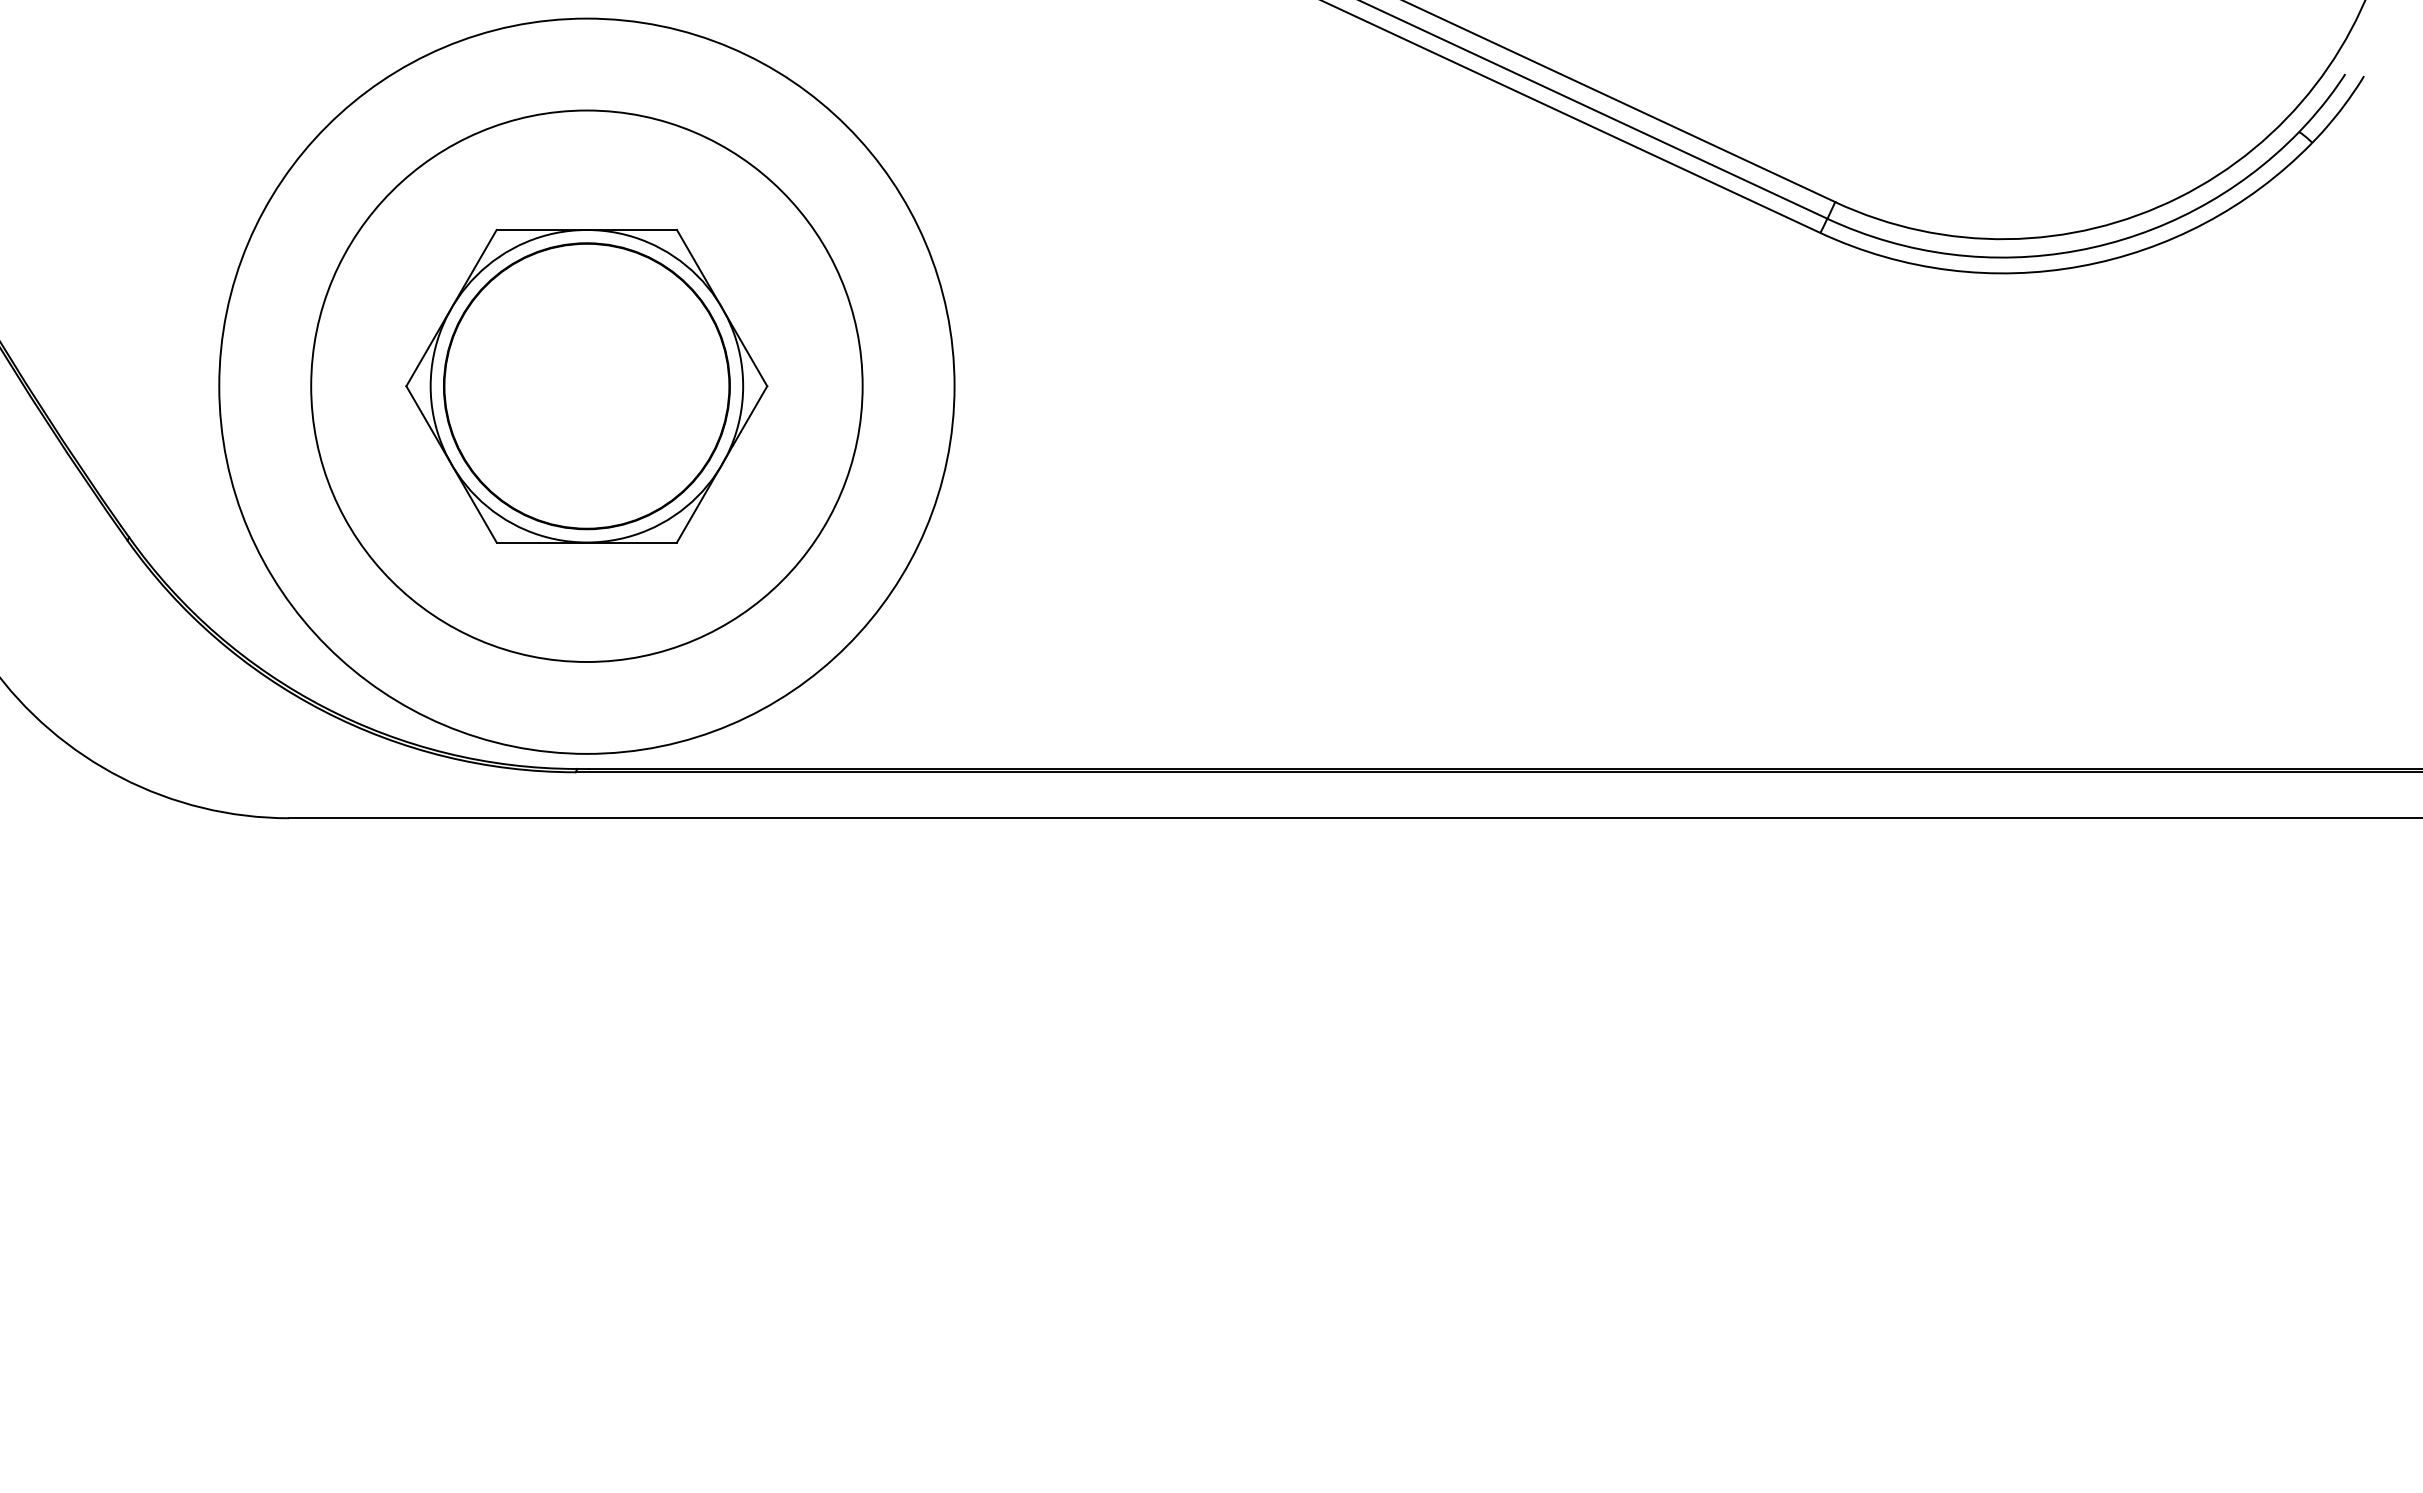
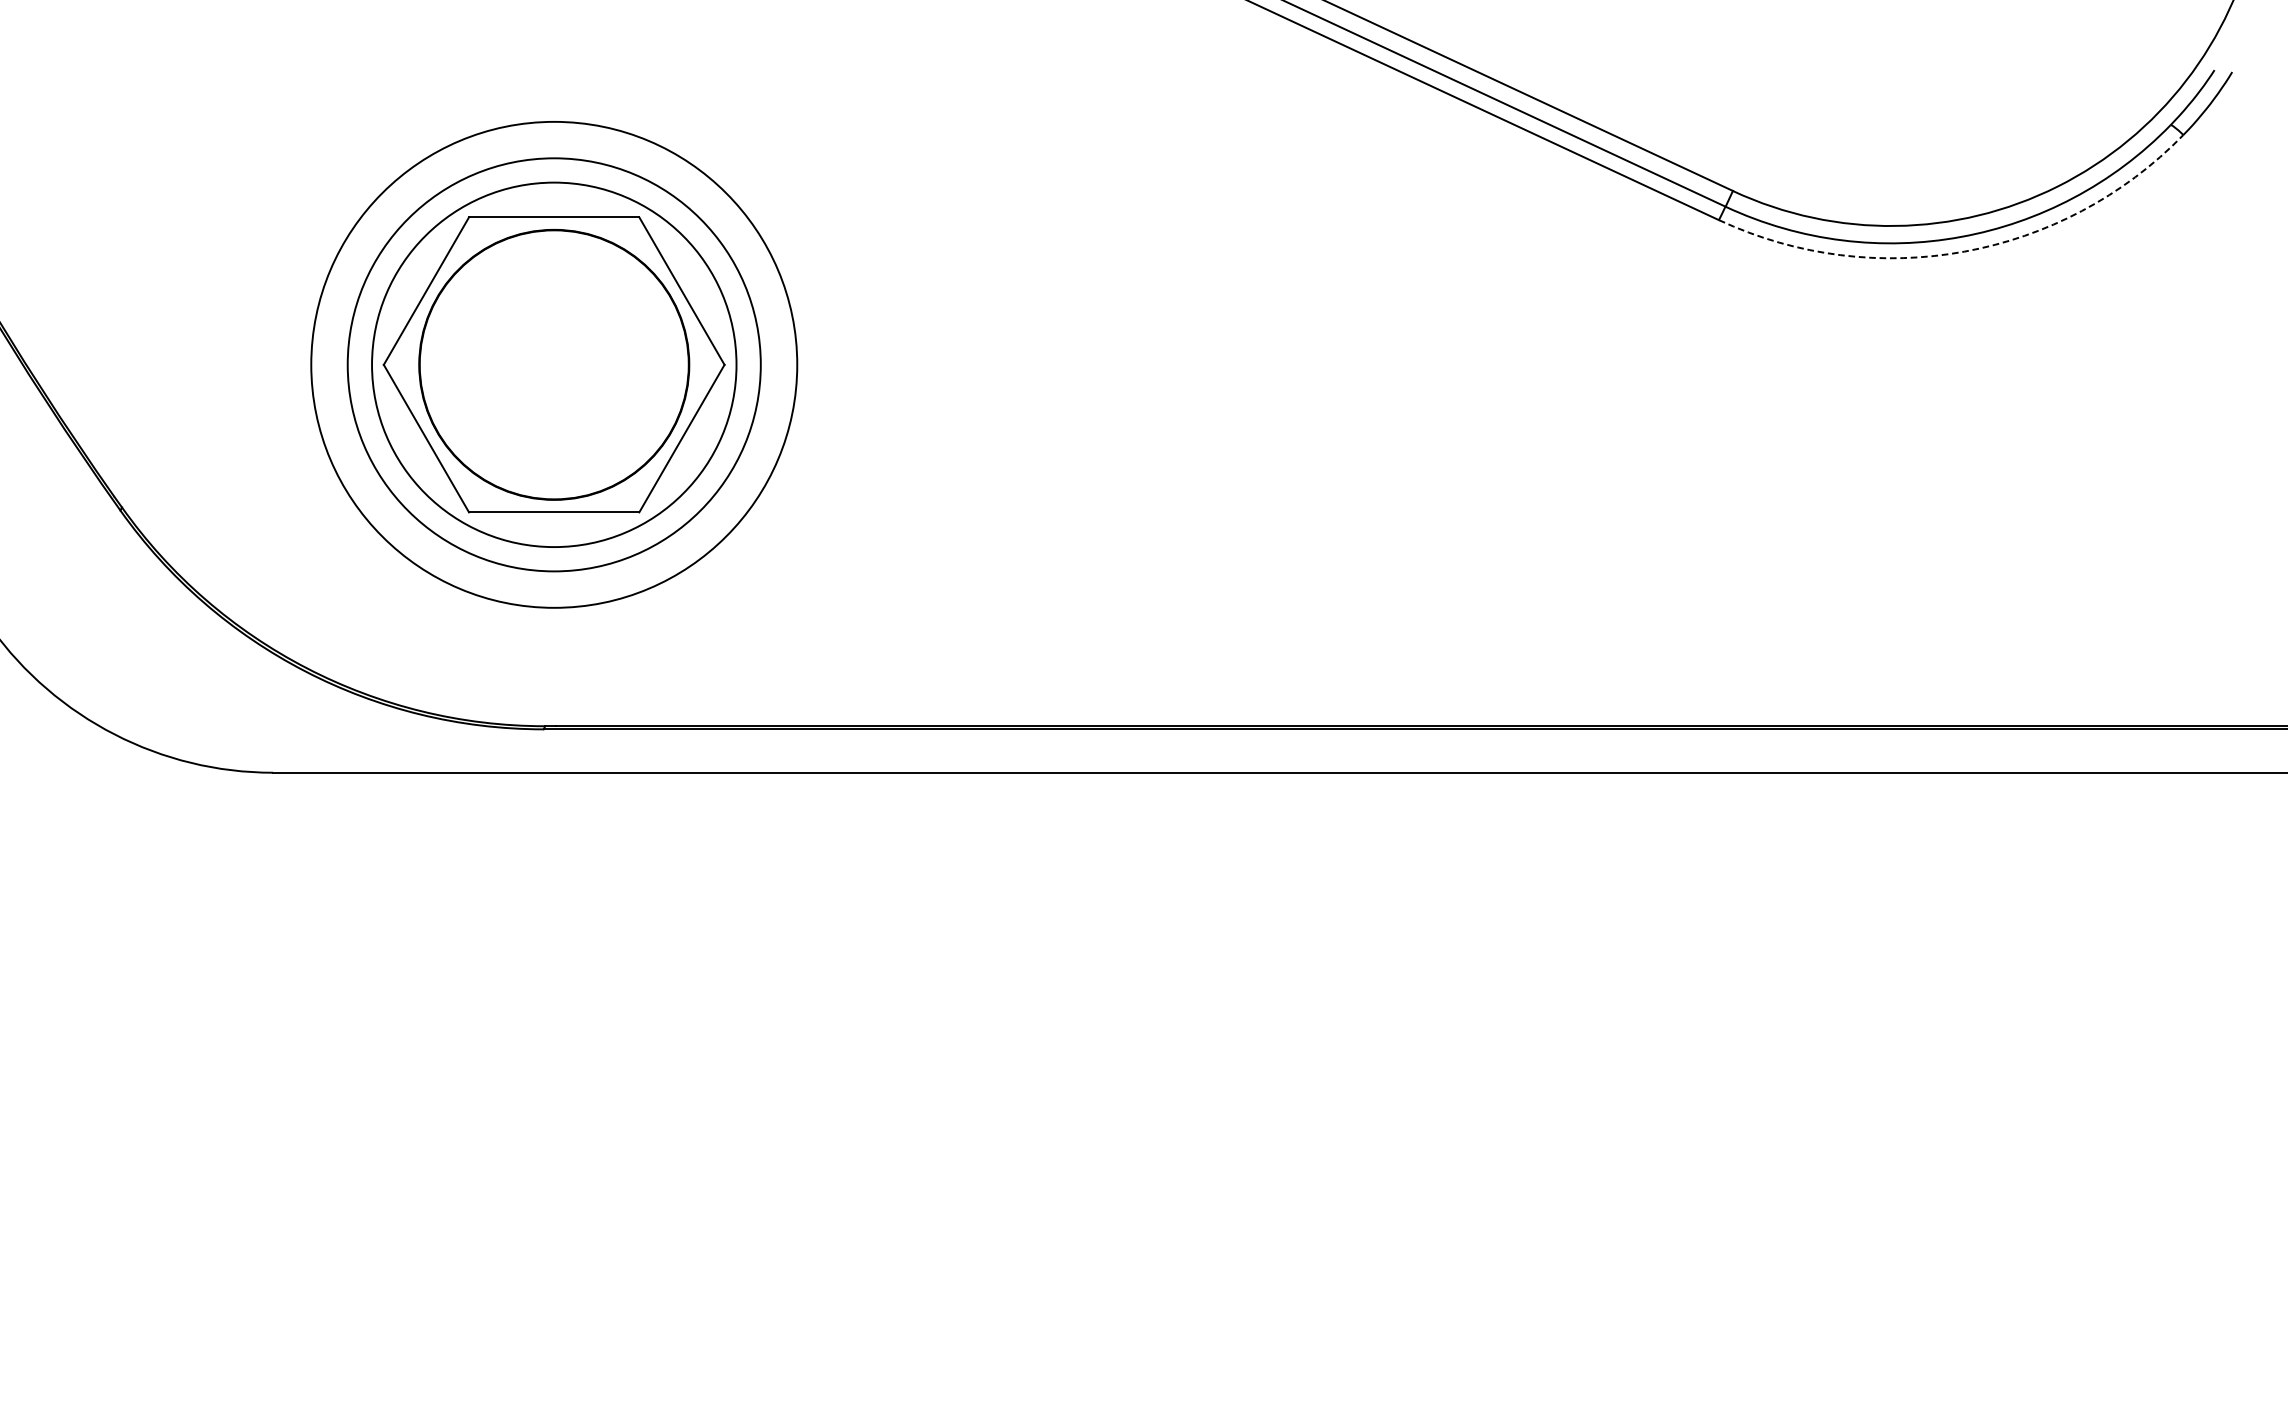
arc: (2080, 266) -> (1964, 251), solid -> dashed
circle: (586, 385) -> (553, 364), size x0.7
circle: (586, 385) -> (553, 364), size x0.7
circle: (586, 386) -> (553, 365), size x1.4

